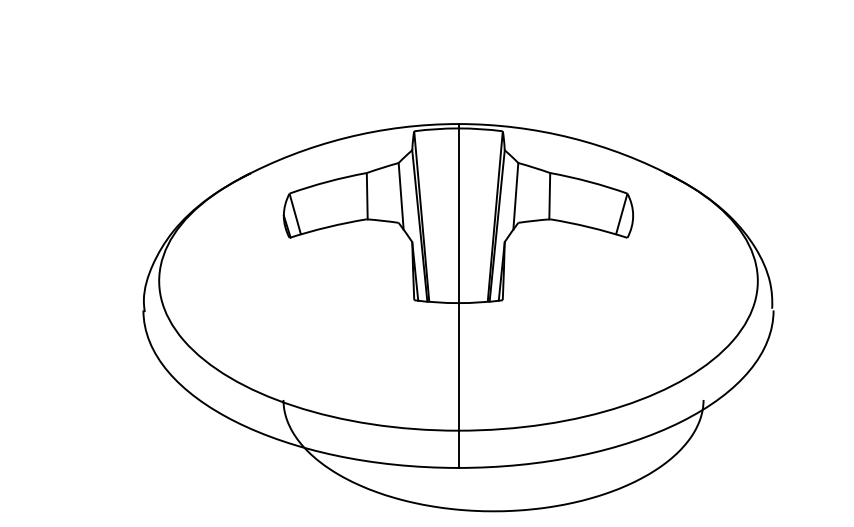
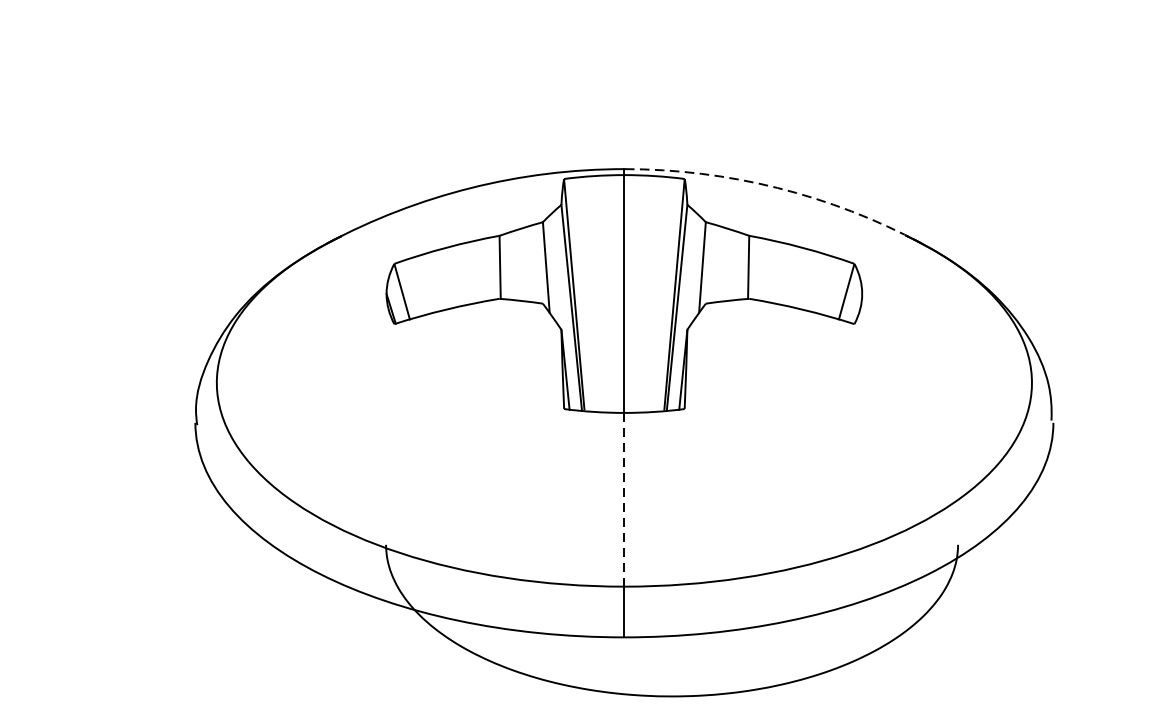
arc: (571, 137) -> (778, 187), solid -> dashed
line: (458, 366) -> (624, 499), solid -> dashed

